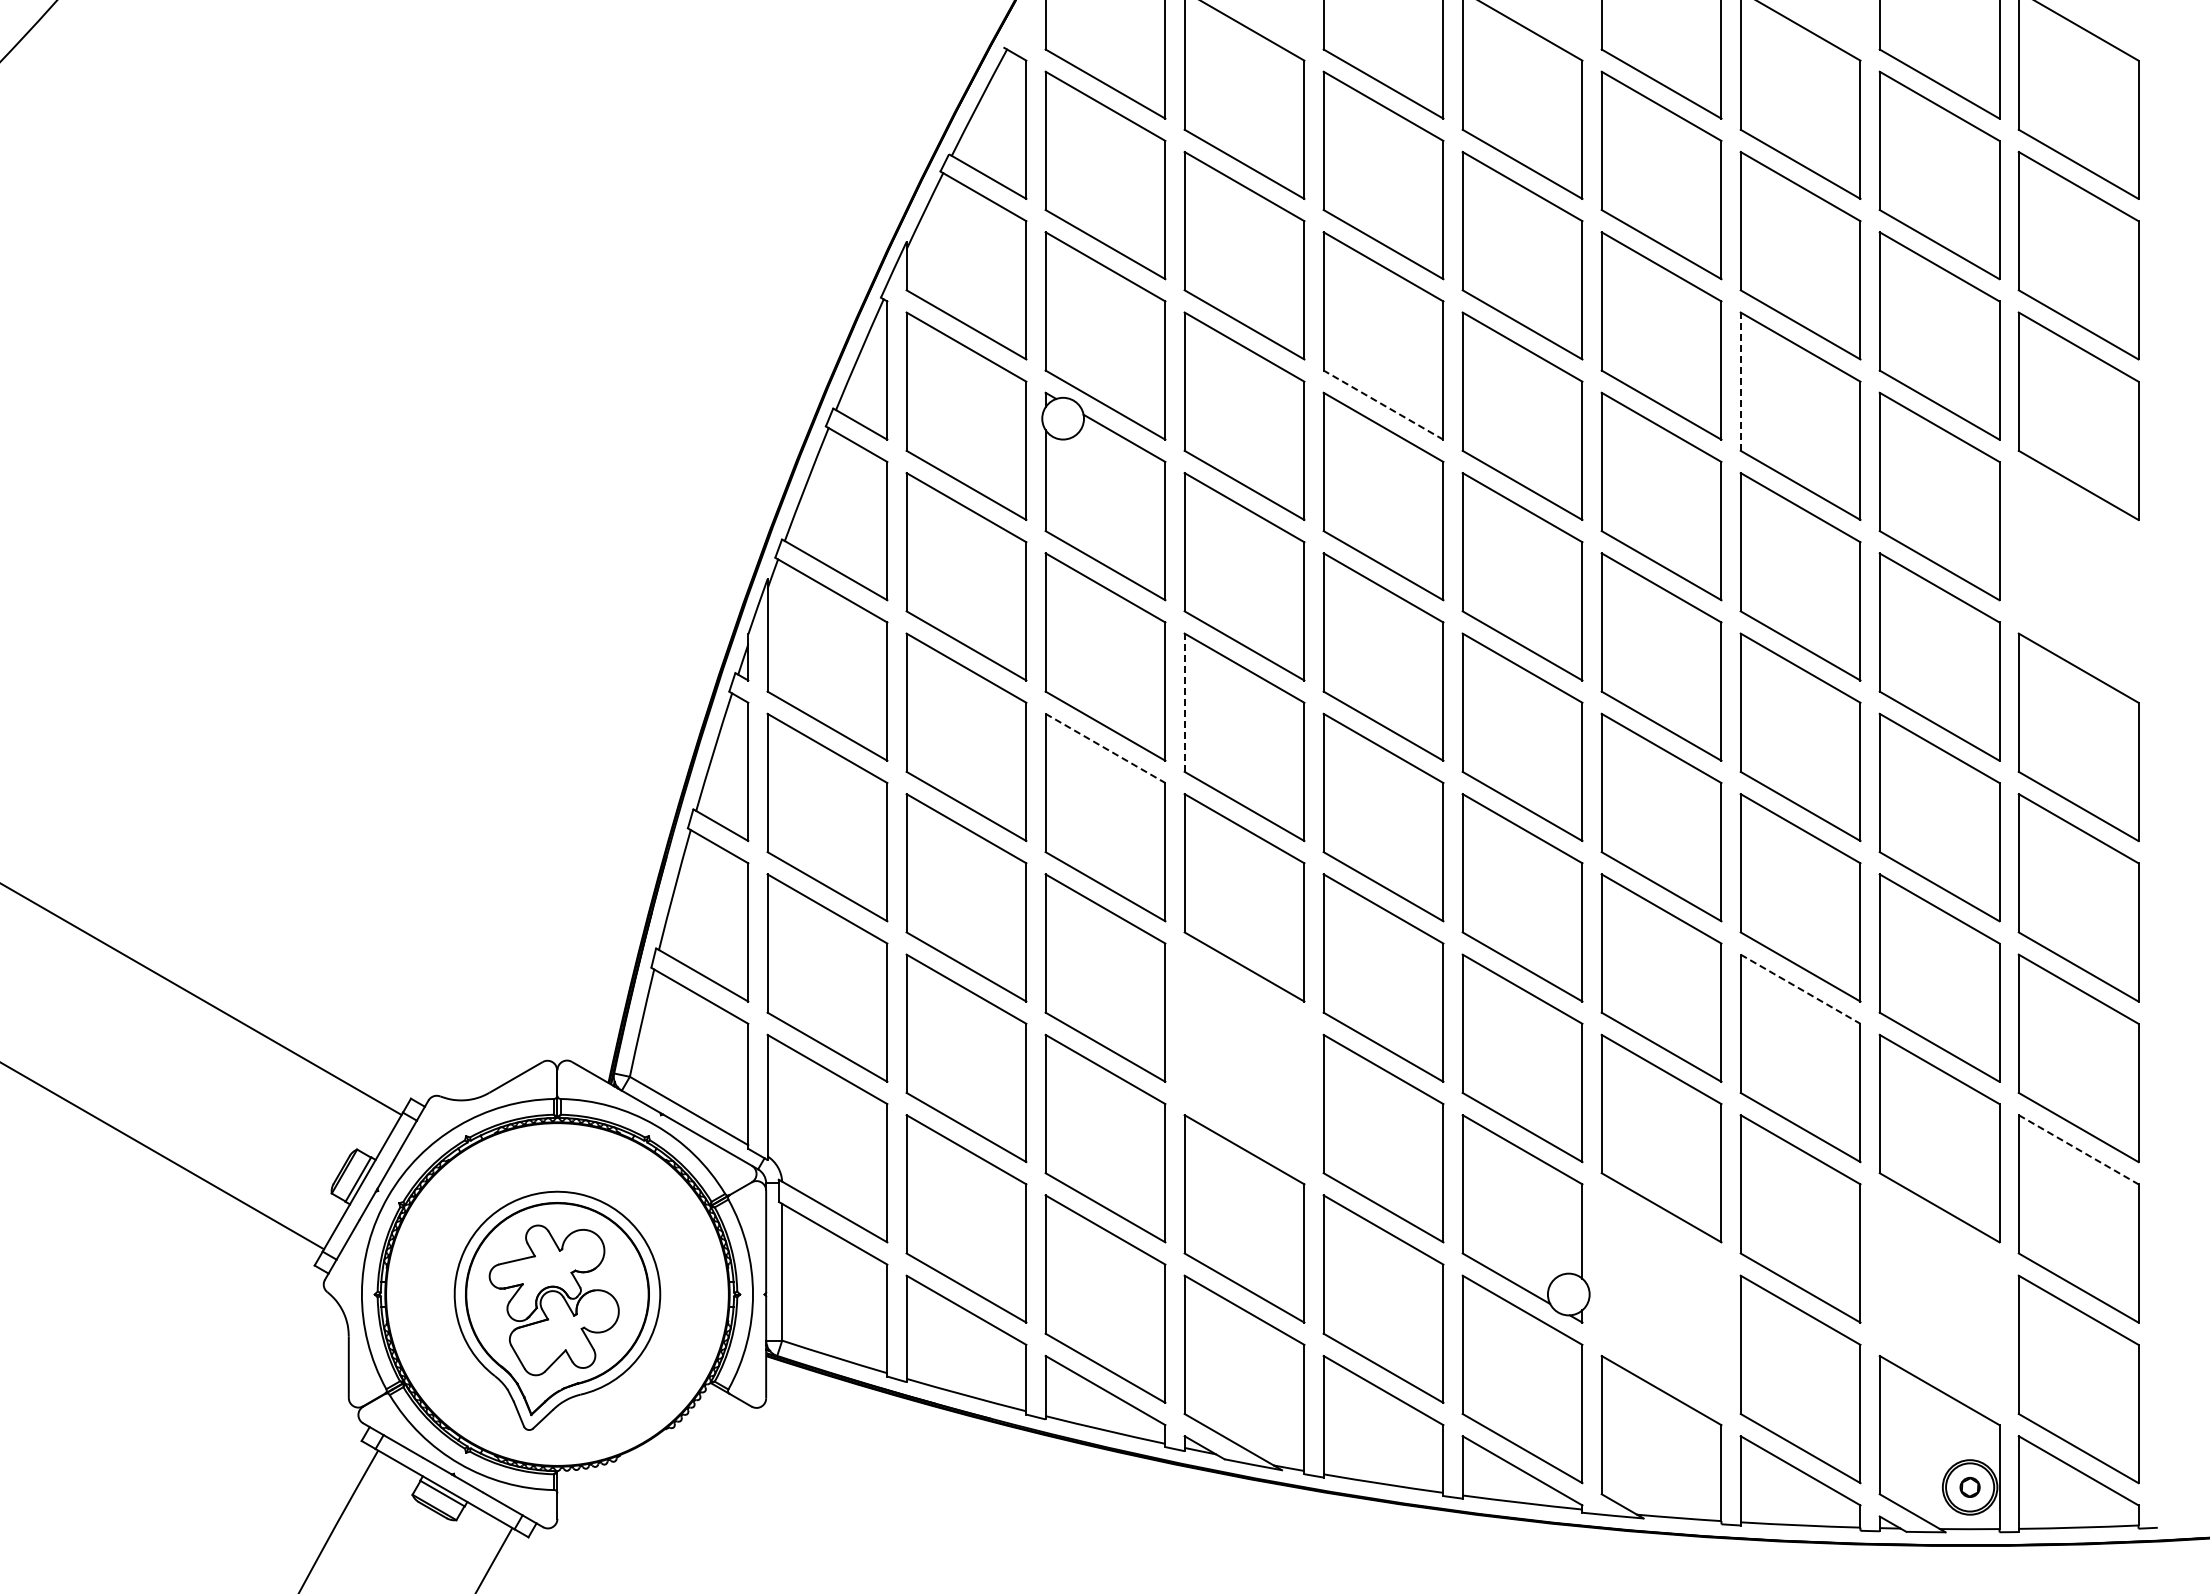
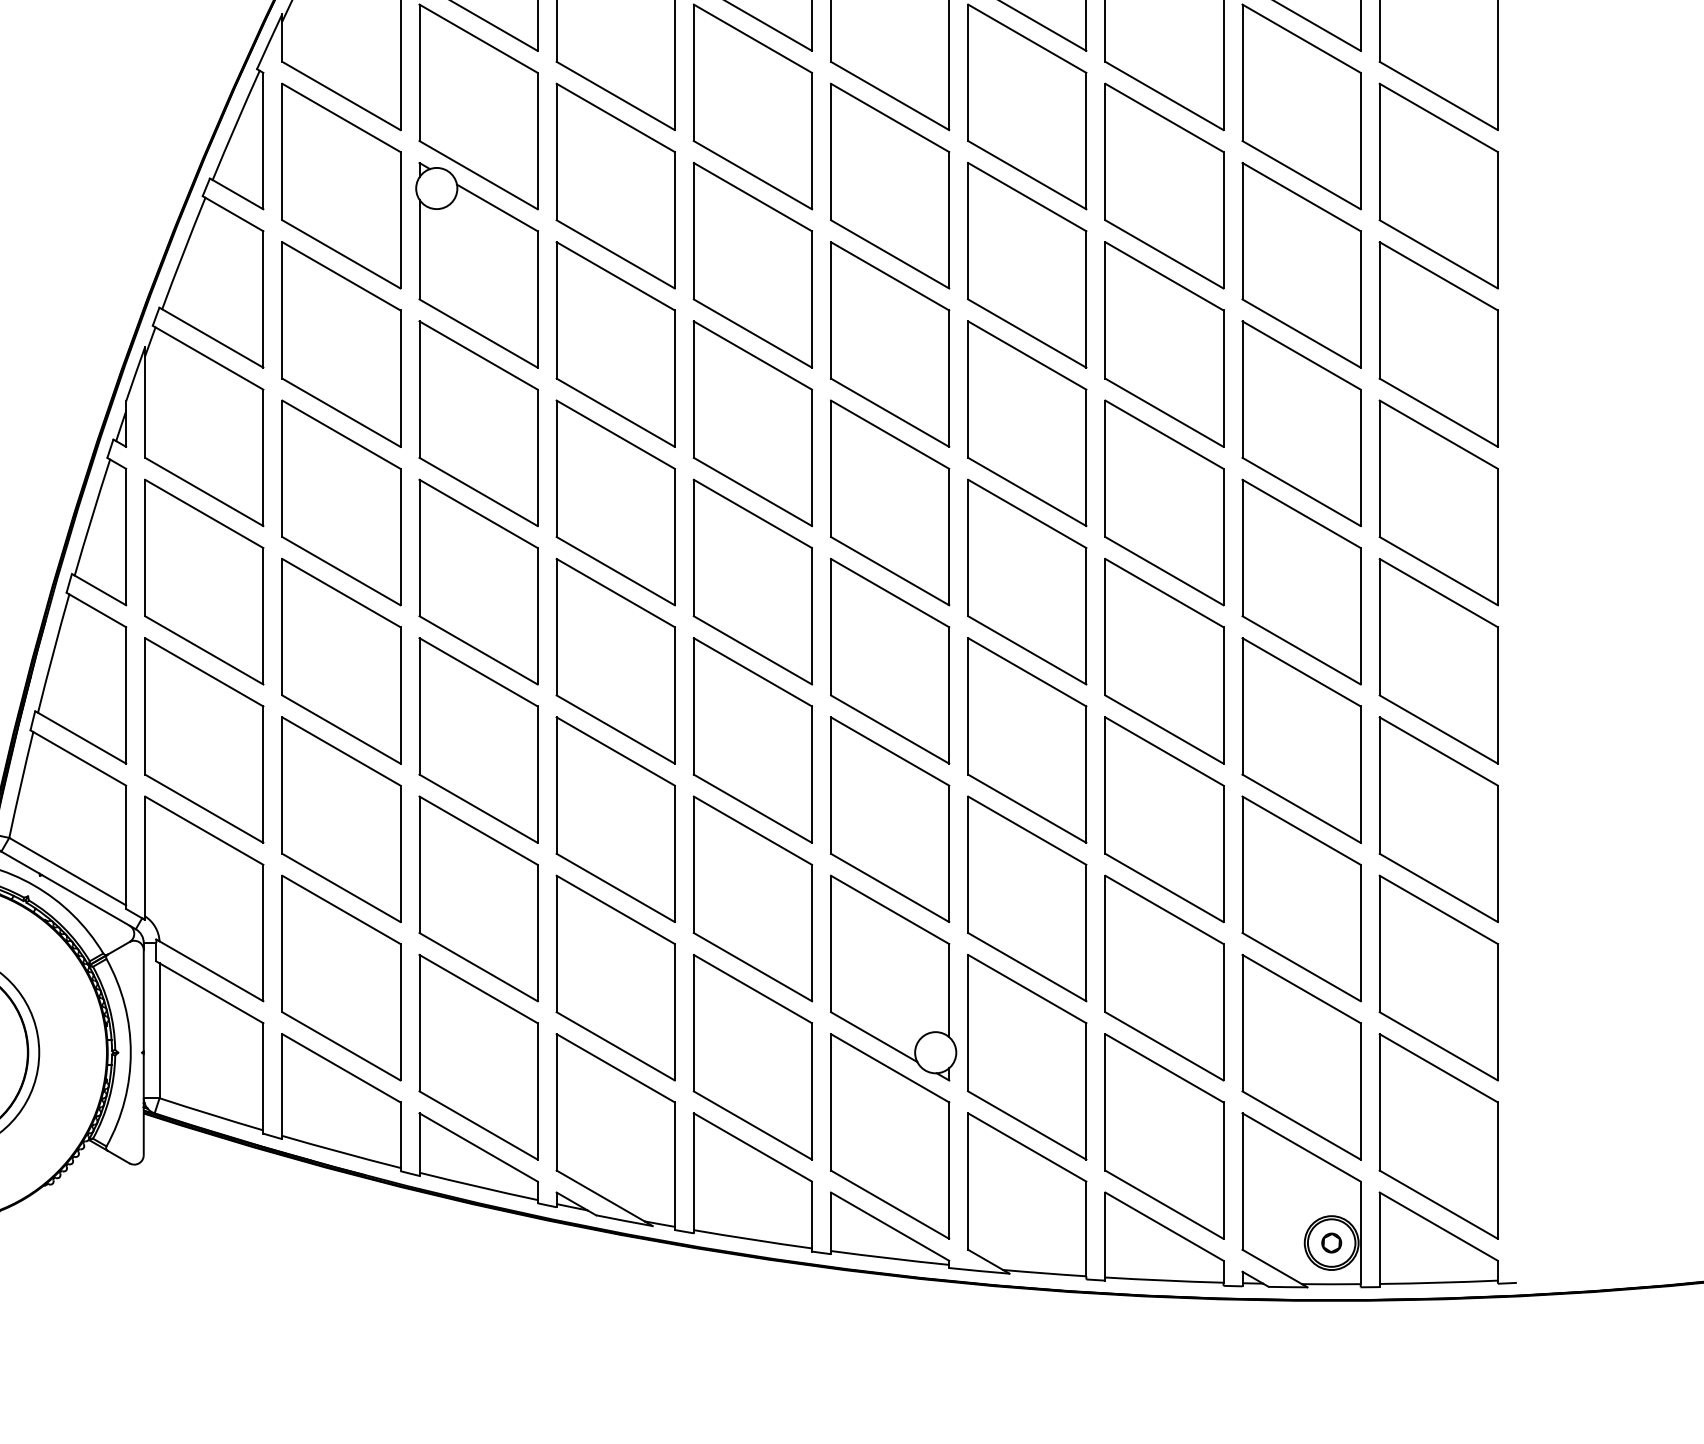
line: (1740, 381) -> (1105, 151), dashed -> solid
line: (1383, 404) -> (752, 174), dashed -> solid
part: (2078, 576) -> (1438, 344), added
line: (1184, 702) -> (556, 468), dashed -> solid
line: (1105, 748) -> (478, 513), dashed -> solid
line: (1801, 989) -> (1165, 751), dashed -> solid
part: (1244, 1058) -> (615, 819), added
line: (2079, 1150) -> (1439, 910), dashed -> solid
part: (1661, 1298) -> (1027, 1056), added
part: (1939, 1298) -> (1301, 1056), added

